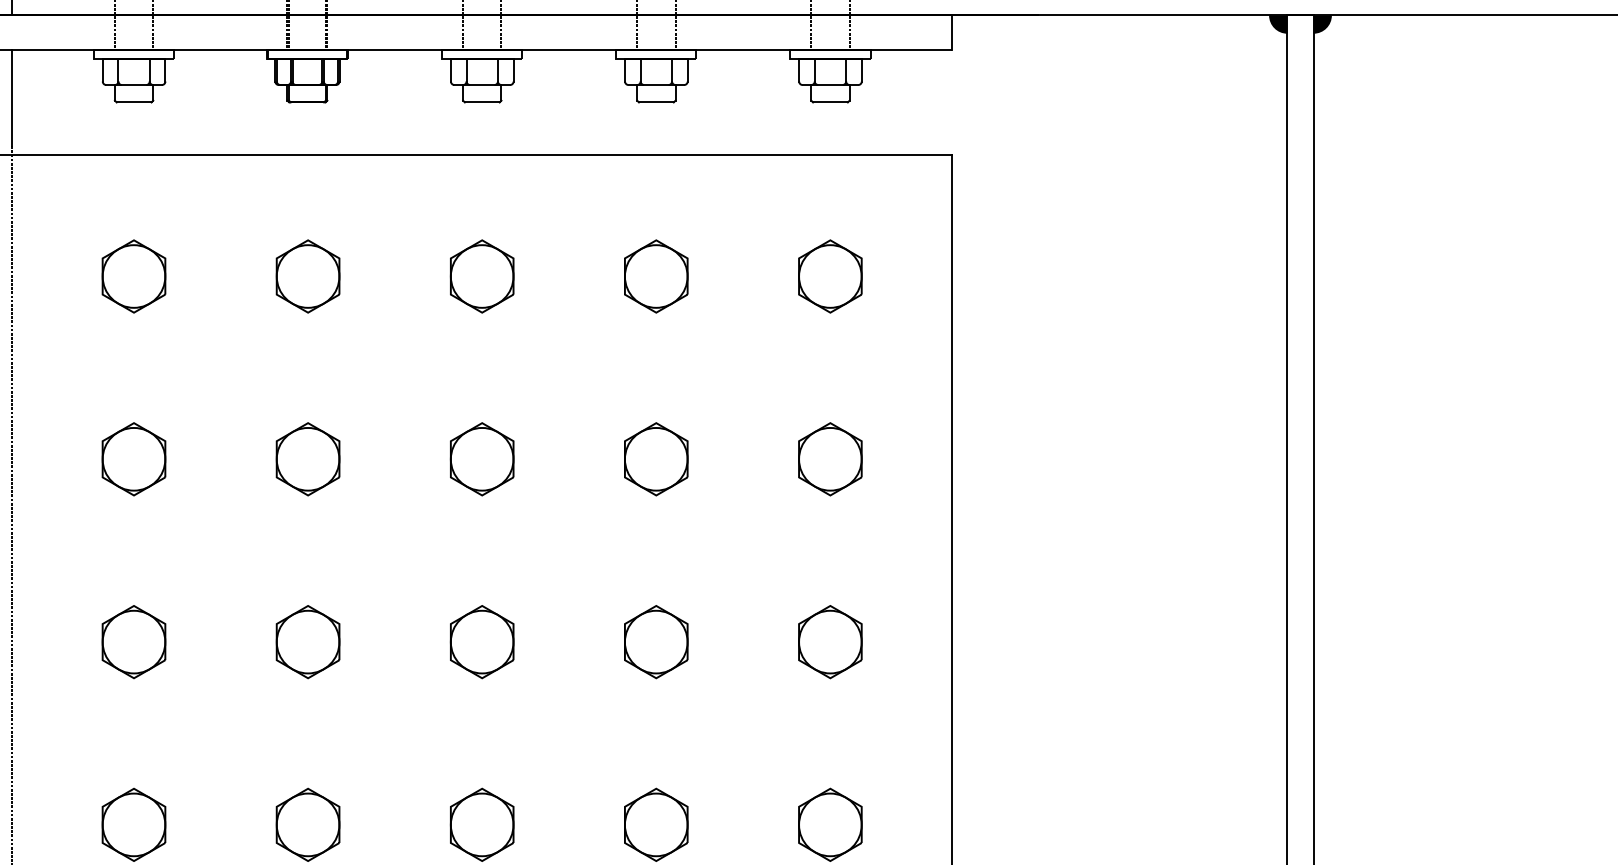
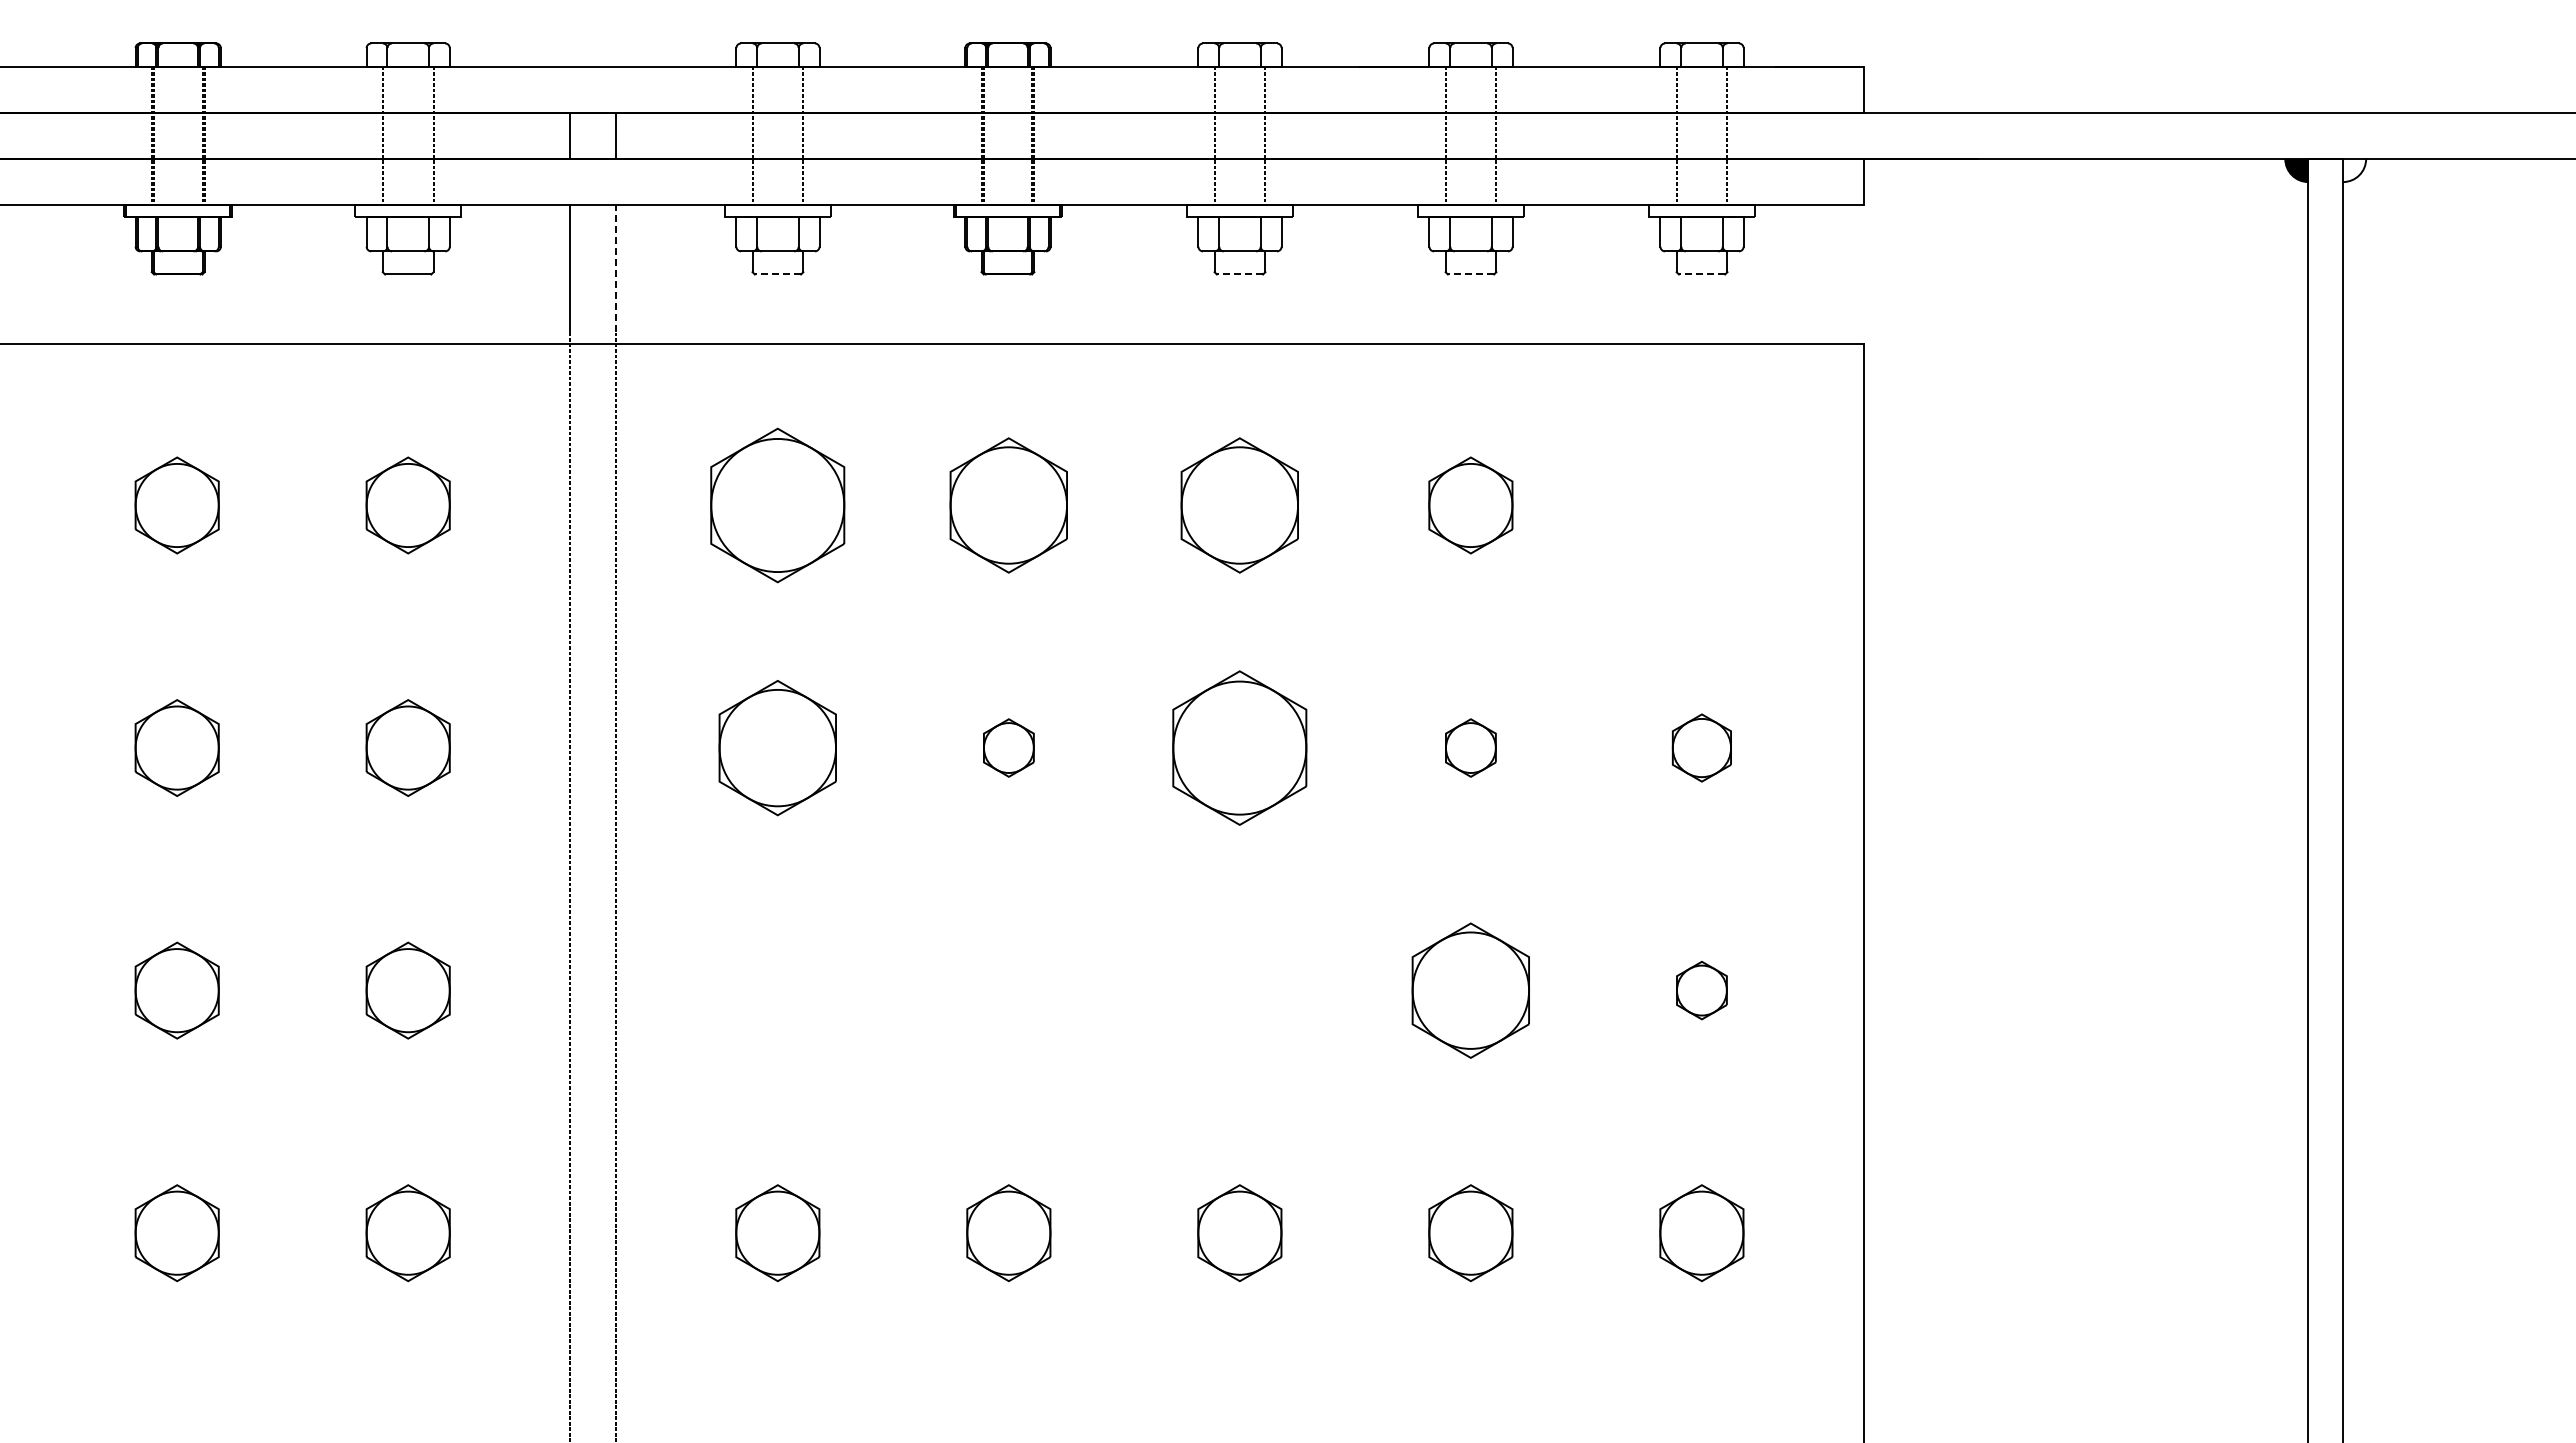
fill: (1322, 24) -> (2354, 170), removed
line: (12, 97) -> (616, 268), solid -> dashed
line: (133, 102) -> (777, 274), solid -> dashed
line: (481, 102) -> (1239, 274), solid -> dashed
line: (655, 102) -> (1470, 274), solid -> dashed
line: (830, 102) -> (1701, 274), solid -> dashed
part: (133, 276) -> (777, 505), size x1.6
part: (307, 276) -> (1008, 505), size x1.4
part: (481, 276) -> (1239, 505), size x1.4
part: (830, 276) -> (1701, 505), removed
part: (133, 458) -> (777, 747), size x1.4
part: (307, 458) -> (1008, 747), size x0.6
part: (481, 458) -> (1239, 747), size x1.6
part: (655, 458) -> (1470, 747), size x0.6
part: (830, 458) -> (1701, 747), size x0.7
part: (133, 642) -> (777, 990), removed
part: (307, 642) -> (1008, 990), removed
part: (481, 642) -> (1239, 990), removed
part: (655, 642) -> (1470, 990), size x1.4
part: (830, 642) -> (1701, 990), size x0.6

